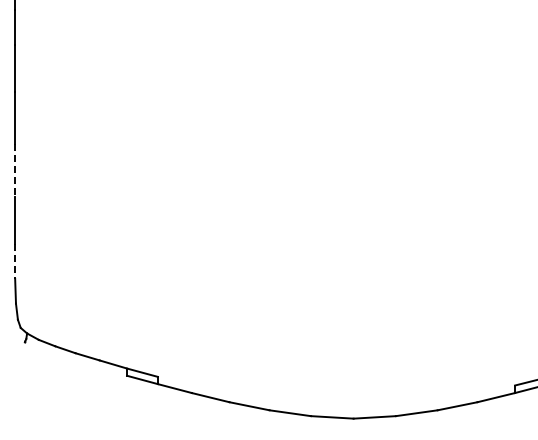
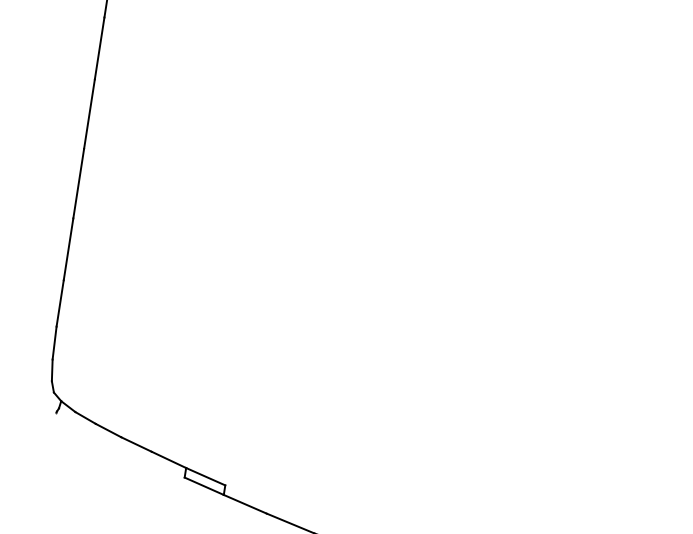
line: (15, 171) -> (79, 184), dashed -> solid
line: (15, 261) -> (60, 303), dashed -> solid

